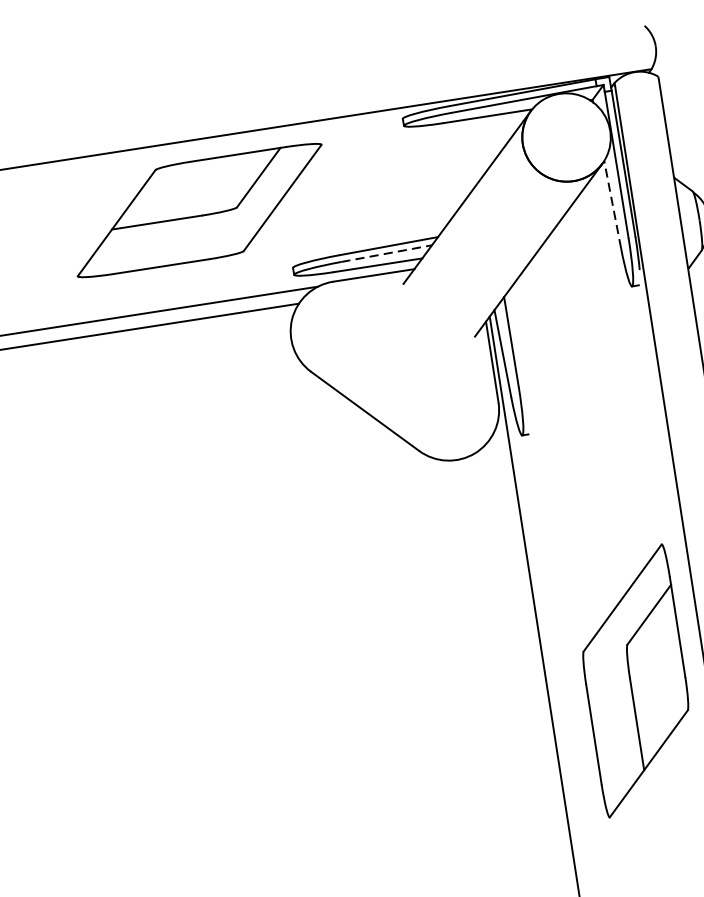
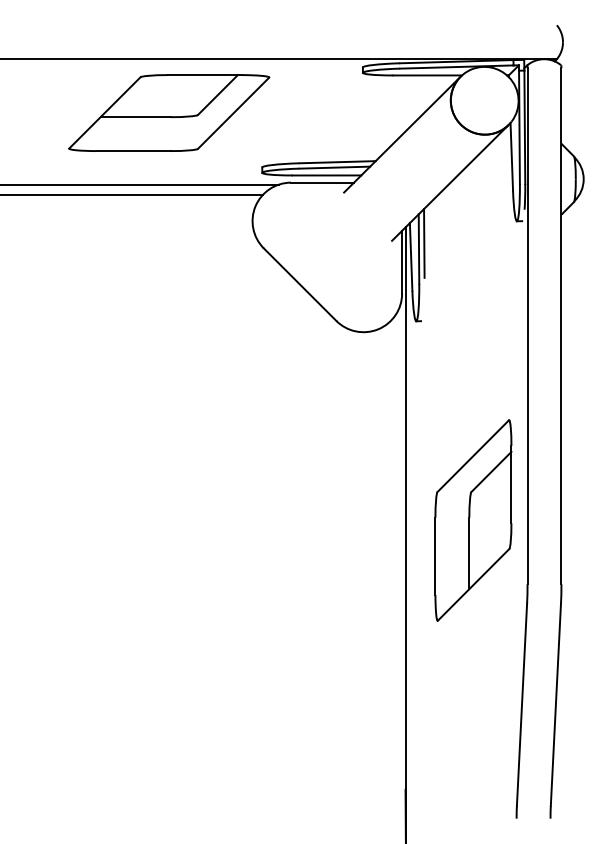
line: (612, 204) -> (511, 156), dashed -> solid
part: (199, 209) -> (169, 112), moved
line: (387, 253) -> (335, 167), dashed -> solid
line: (517, 333) -> (424, 243), added

